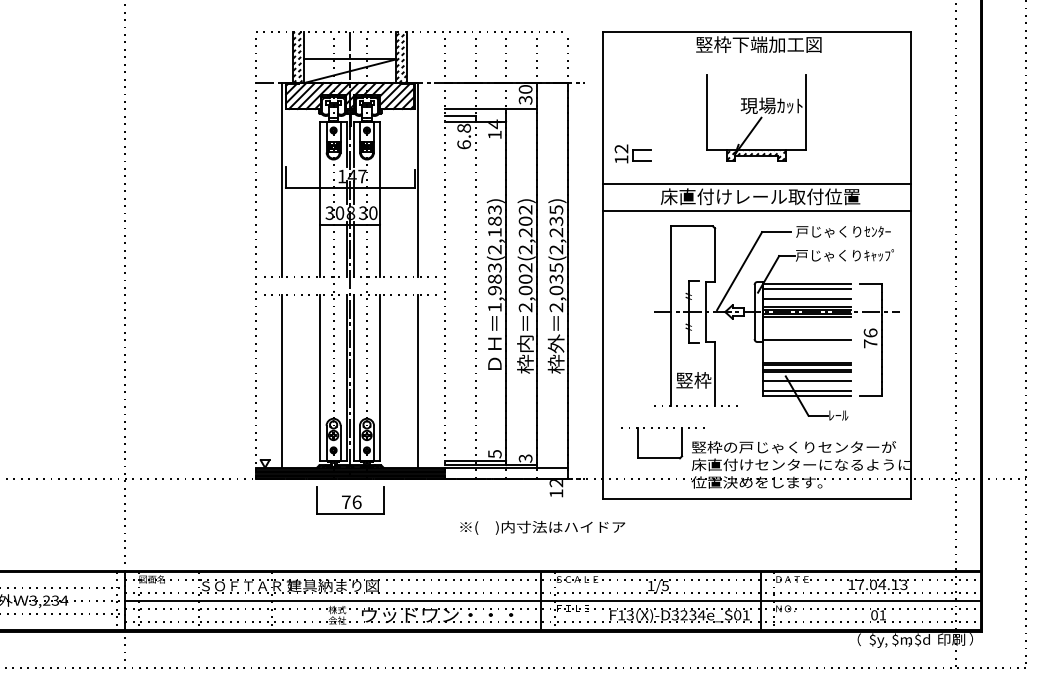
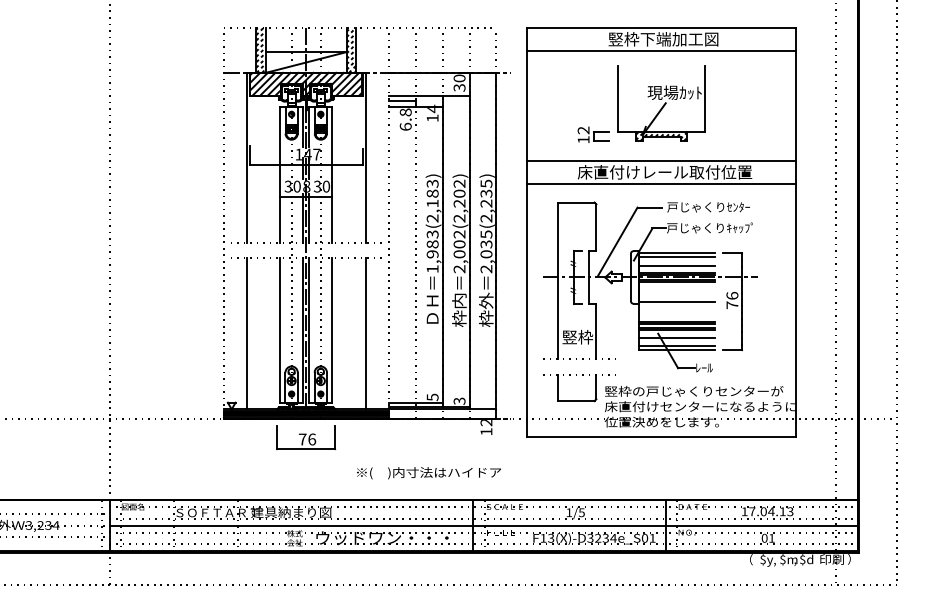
line: (756, 58) -> (661, 51), added
part: (632, 153) -> (593, 134), moved
part: (776, 322) -> (650, 286), moved
text: (542, 527) -> (428, 472), moved

